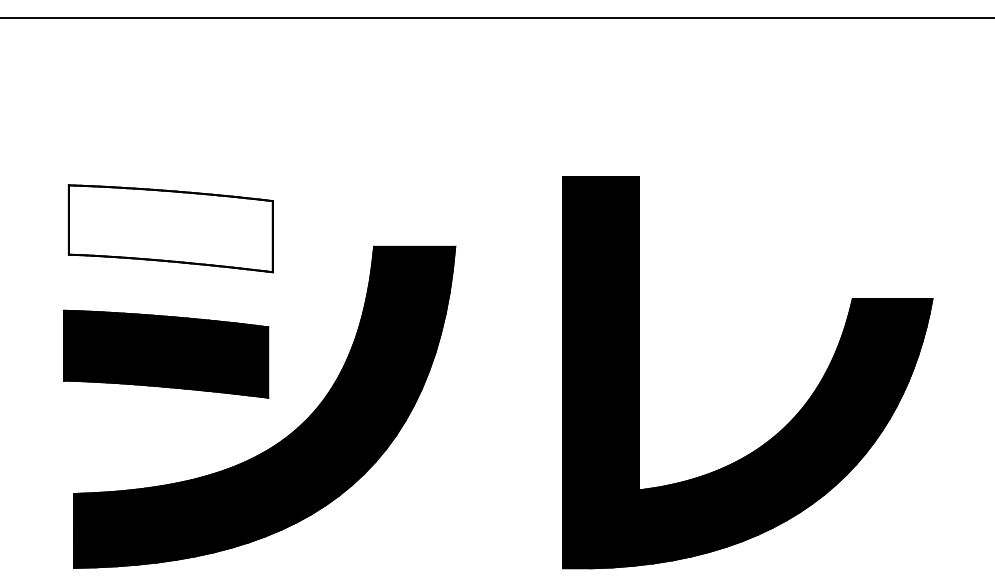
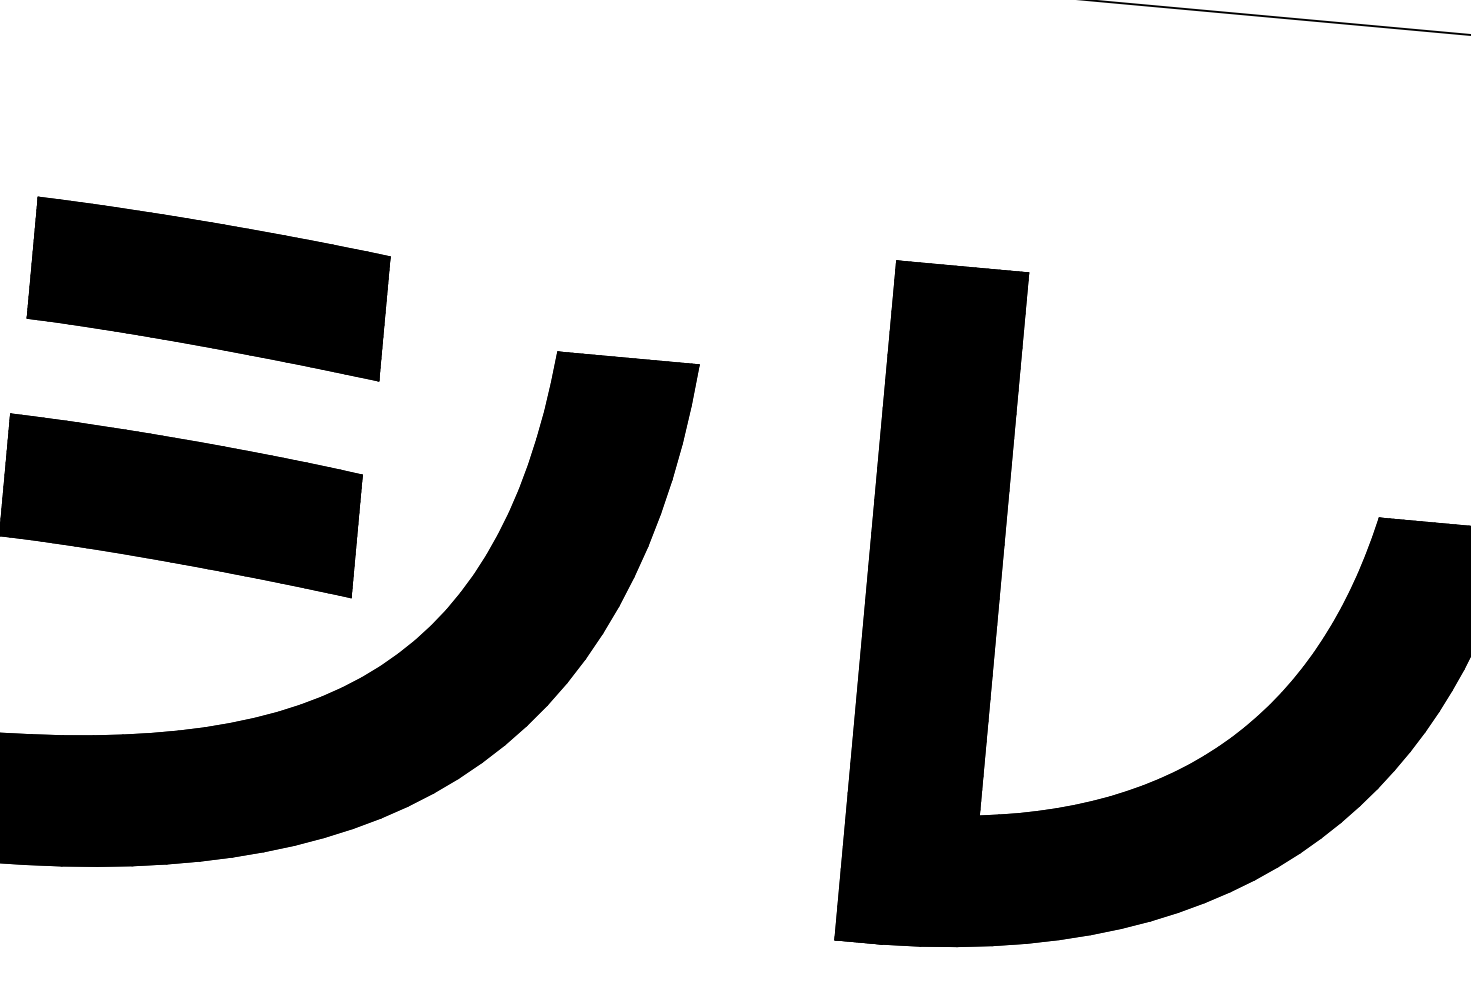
fill: (170, 228) -> (207, 288), added

